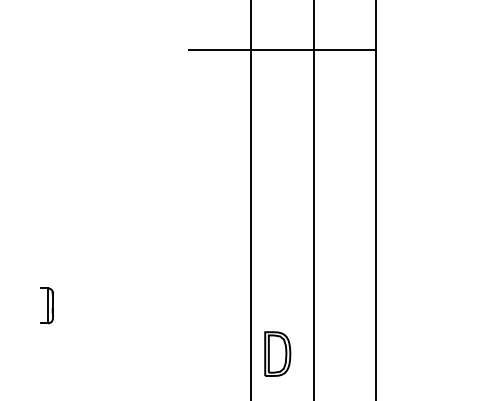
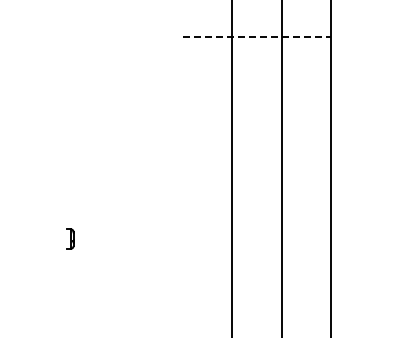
line: (283, 50) -> (257, 36), solid -> dashed
part: (47, 305) -> (70, 238), size x0.7
part: (277, 354) -> (252, 277), removed

